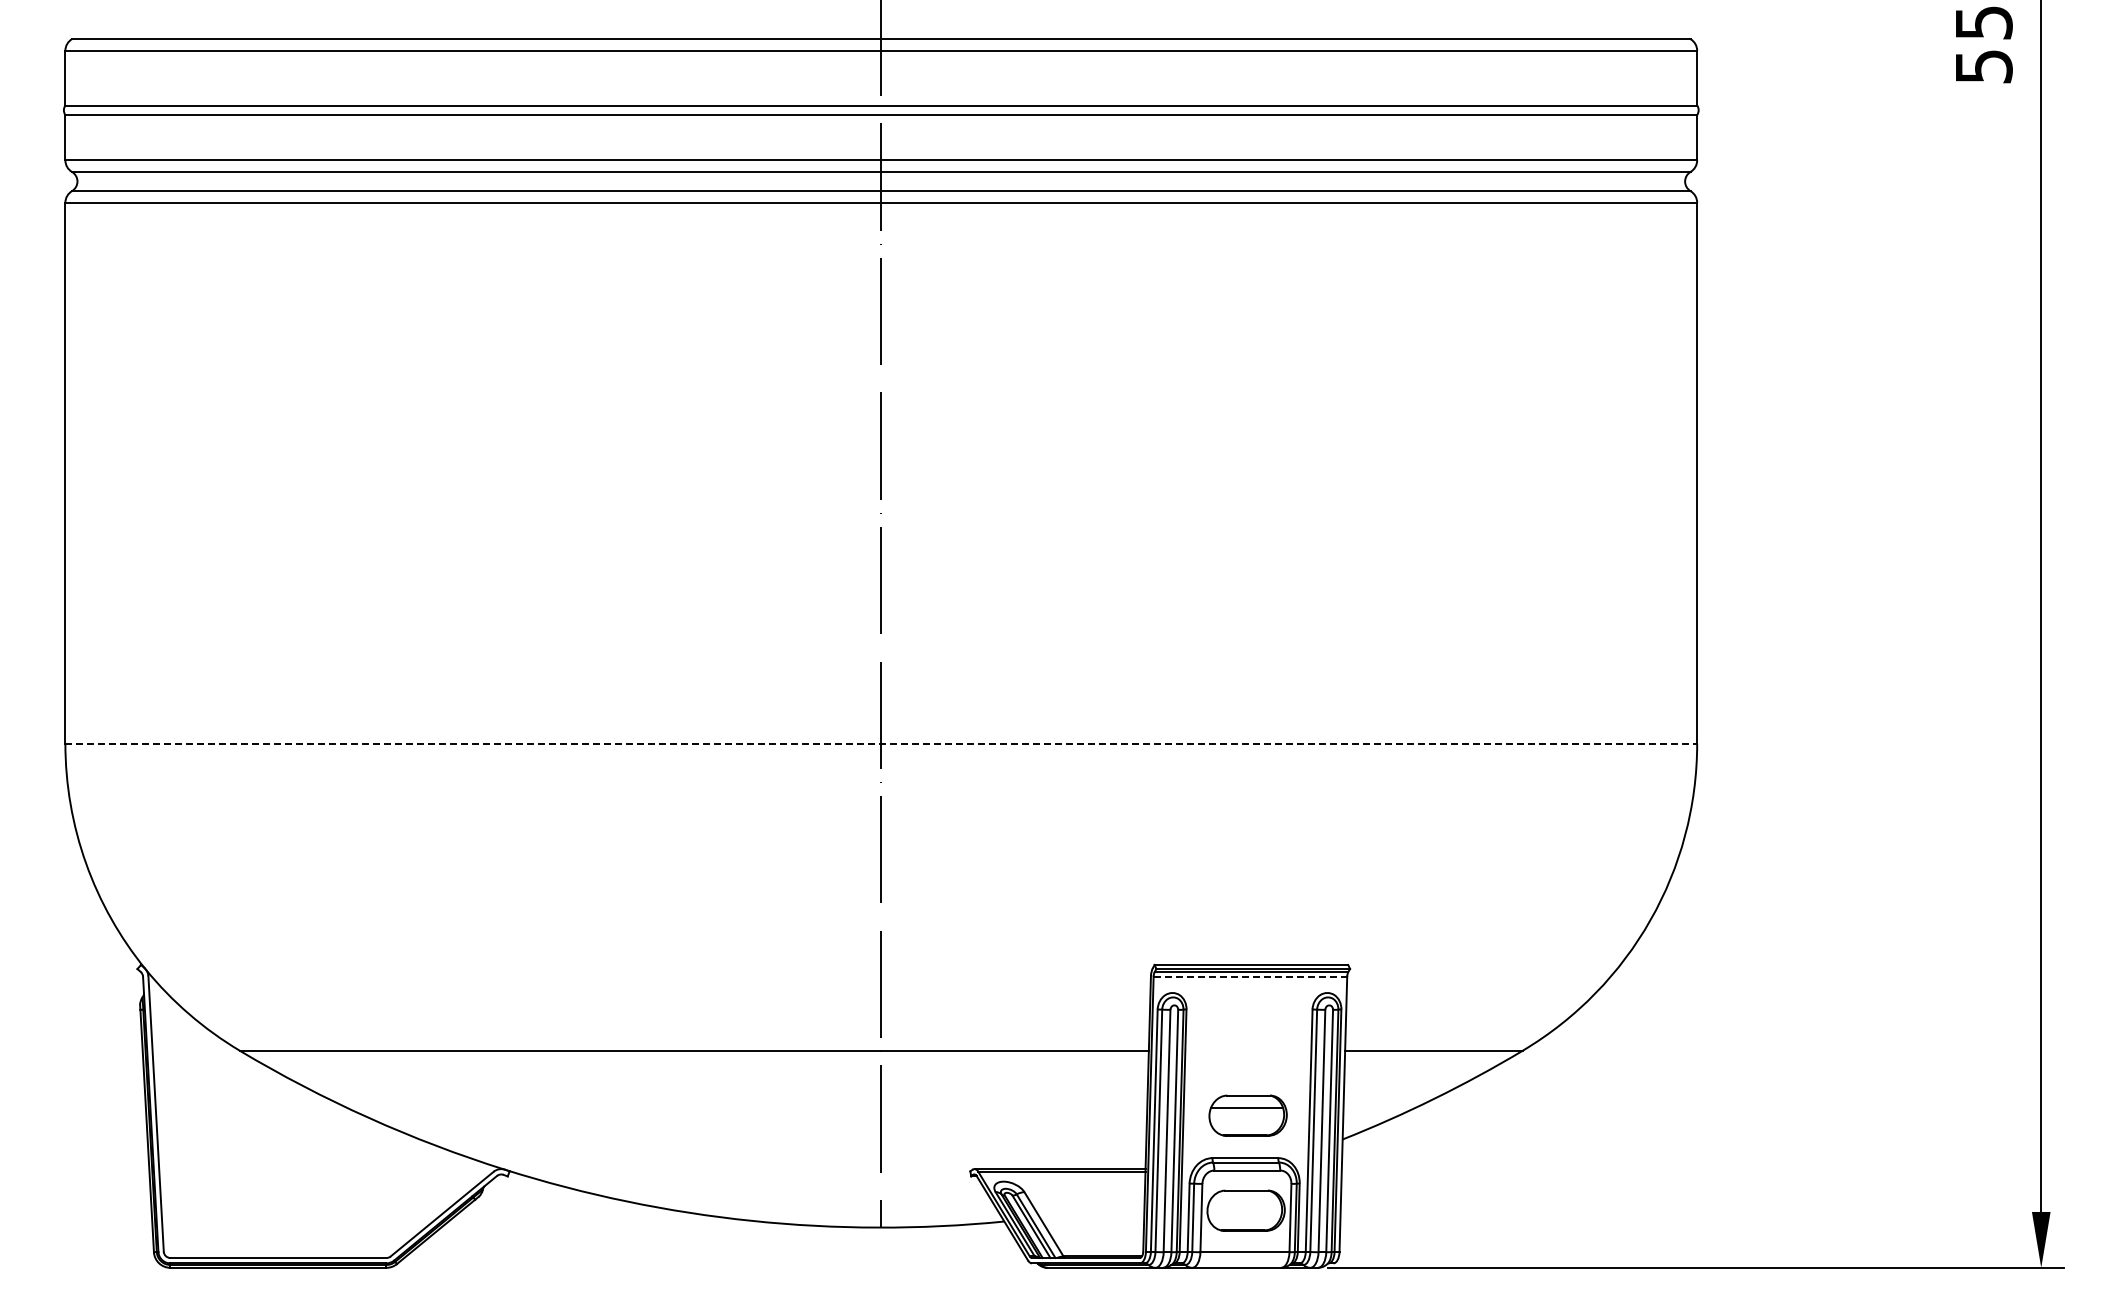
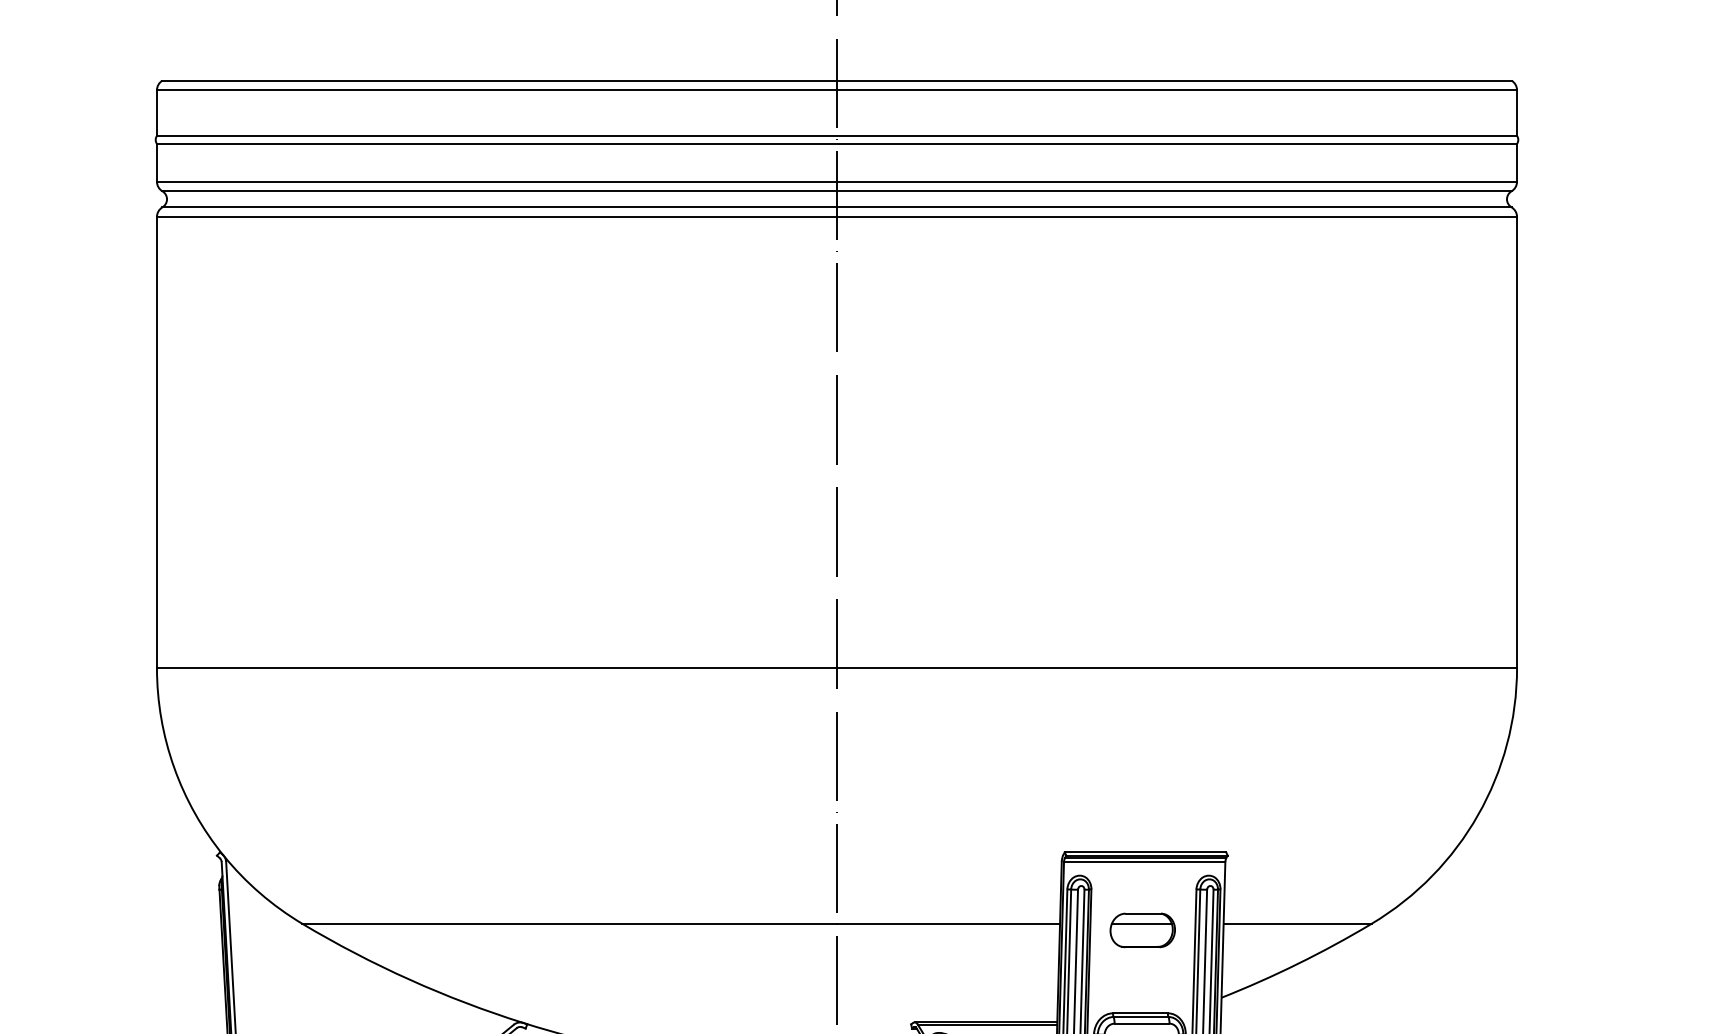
line: (881, 743) -> (837, 667), dashed -> solid
line: (1250, 976) -> (1144, 861), dashed -> solid
part: (1247, 1115) -> (1142, 930), moved

